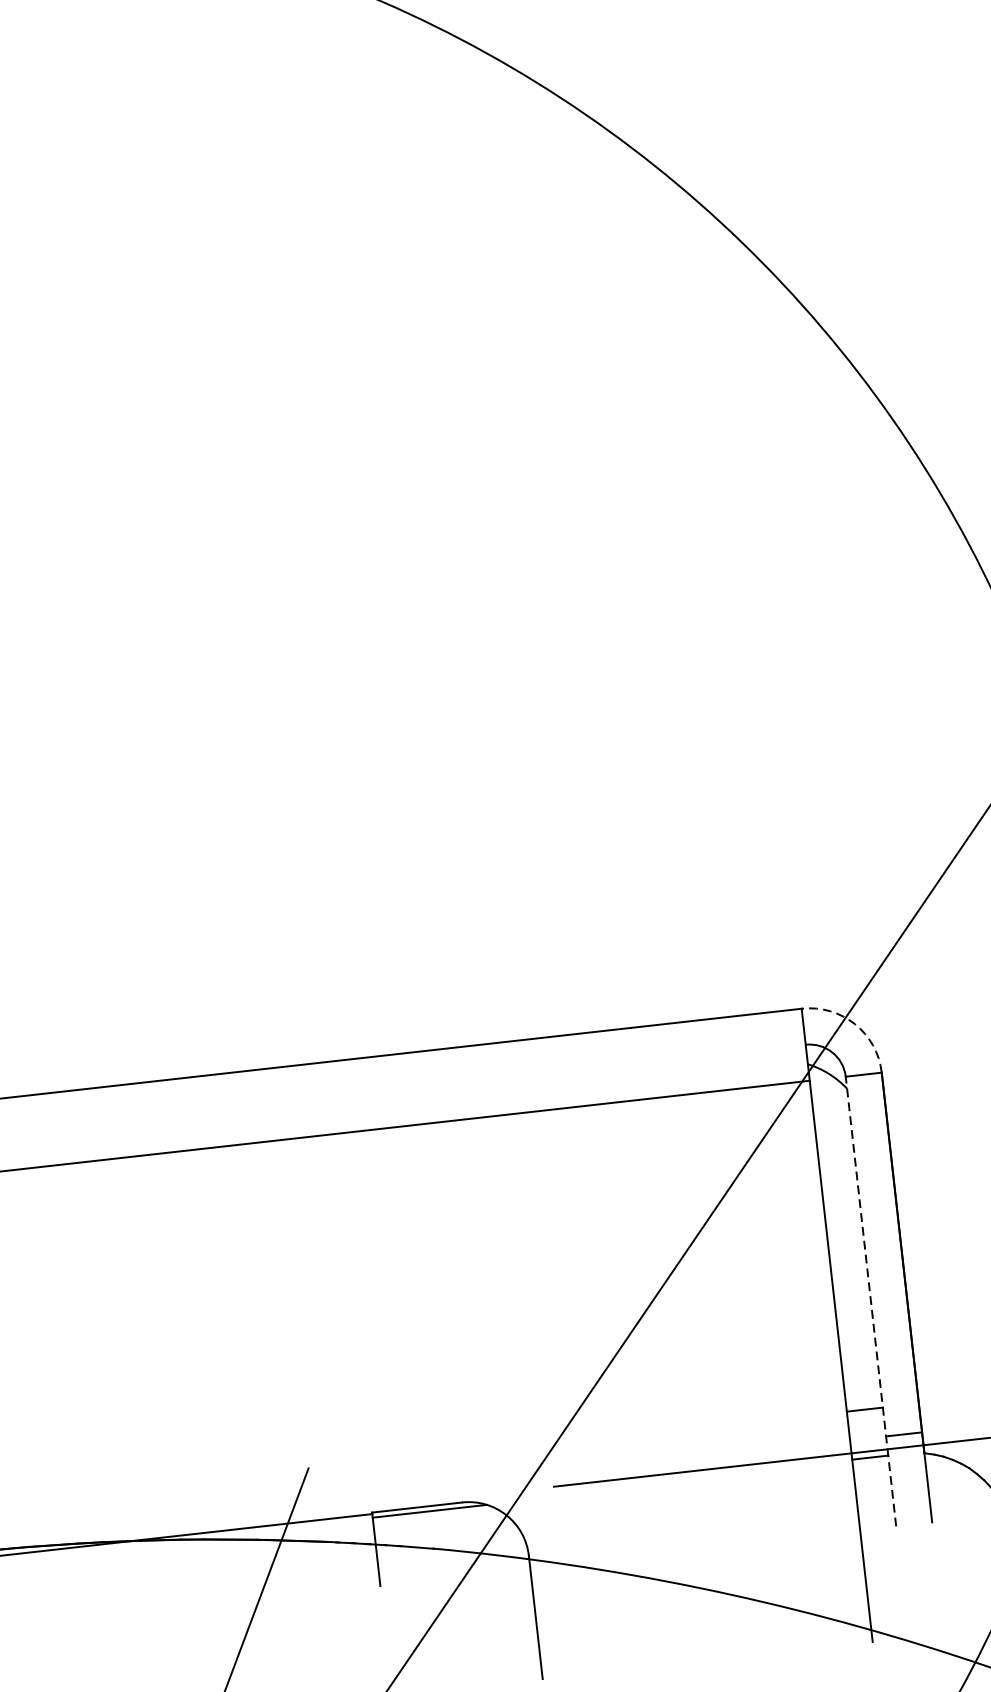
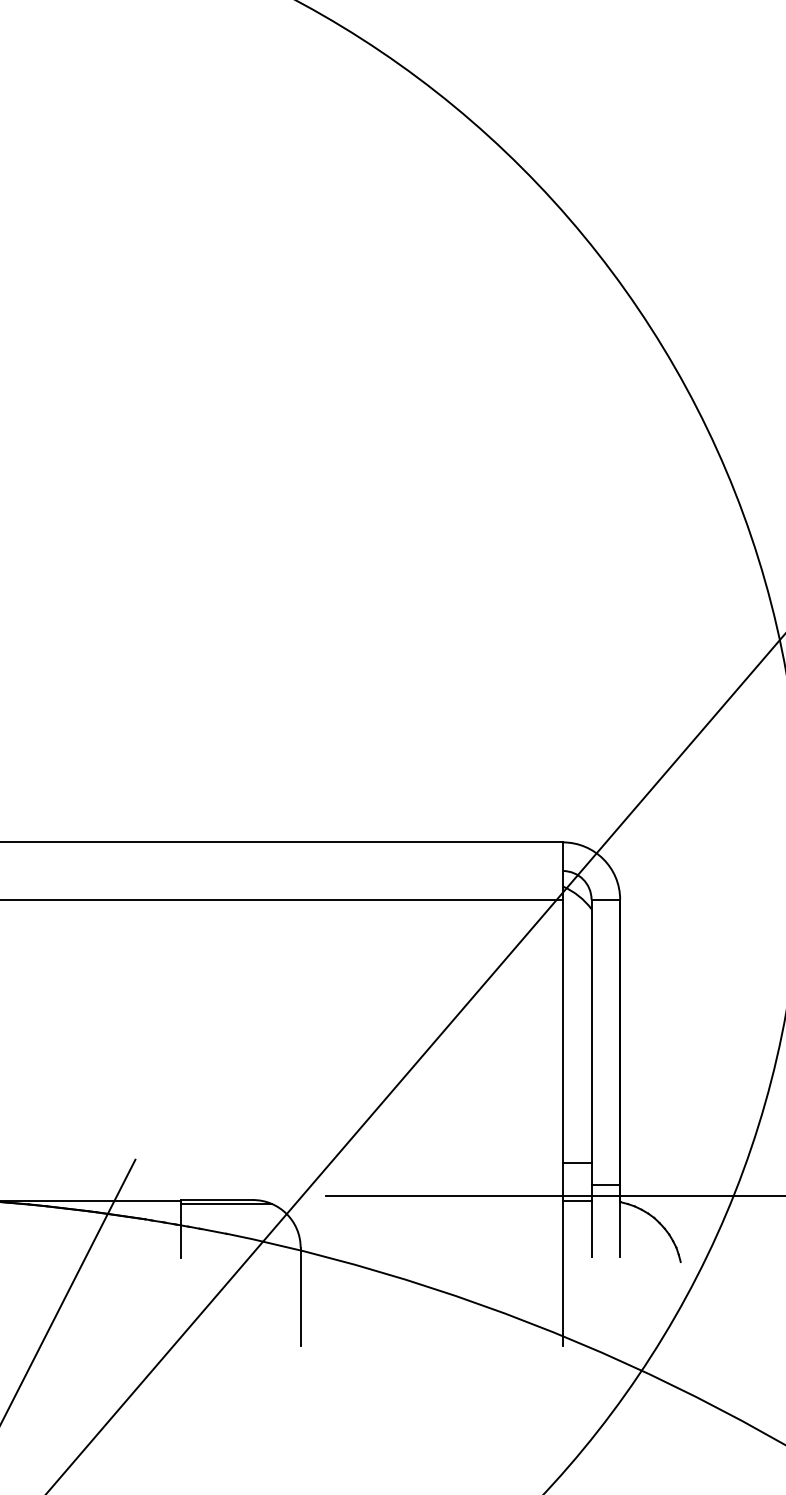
arc: (855, 1024) -> (603, 859), dashed -> solid
line: (870, 1301) -> (591, 1078), dashed -> solid

